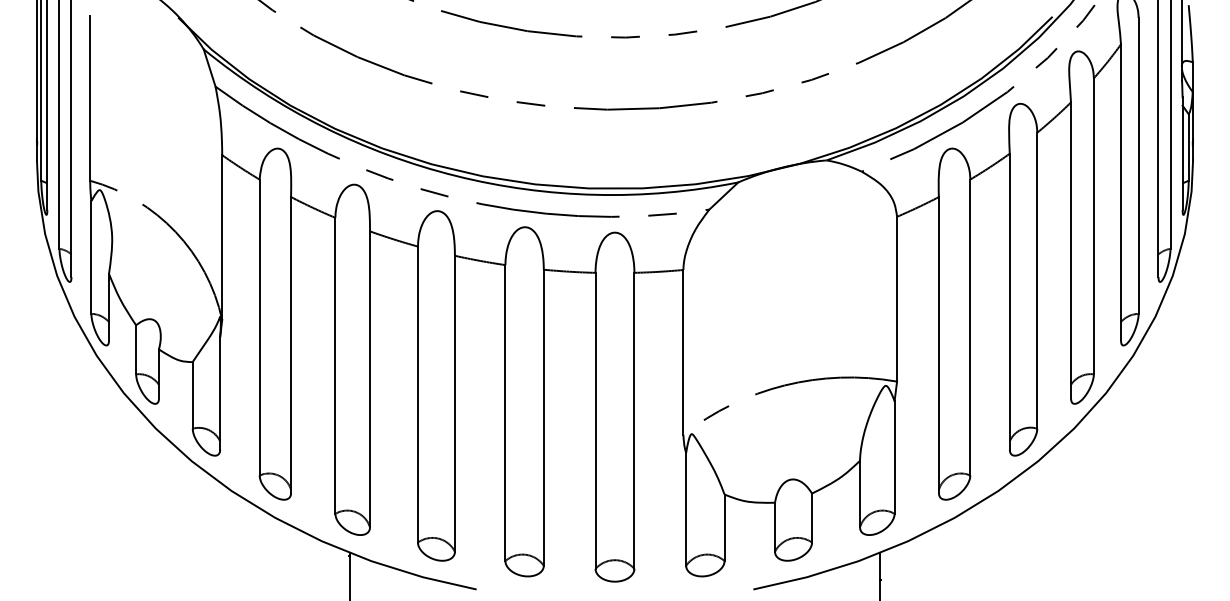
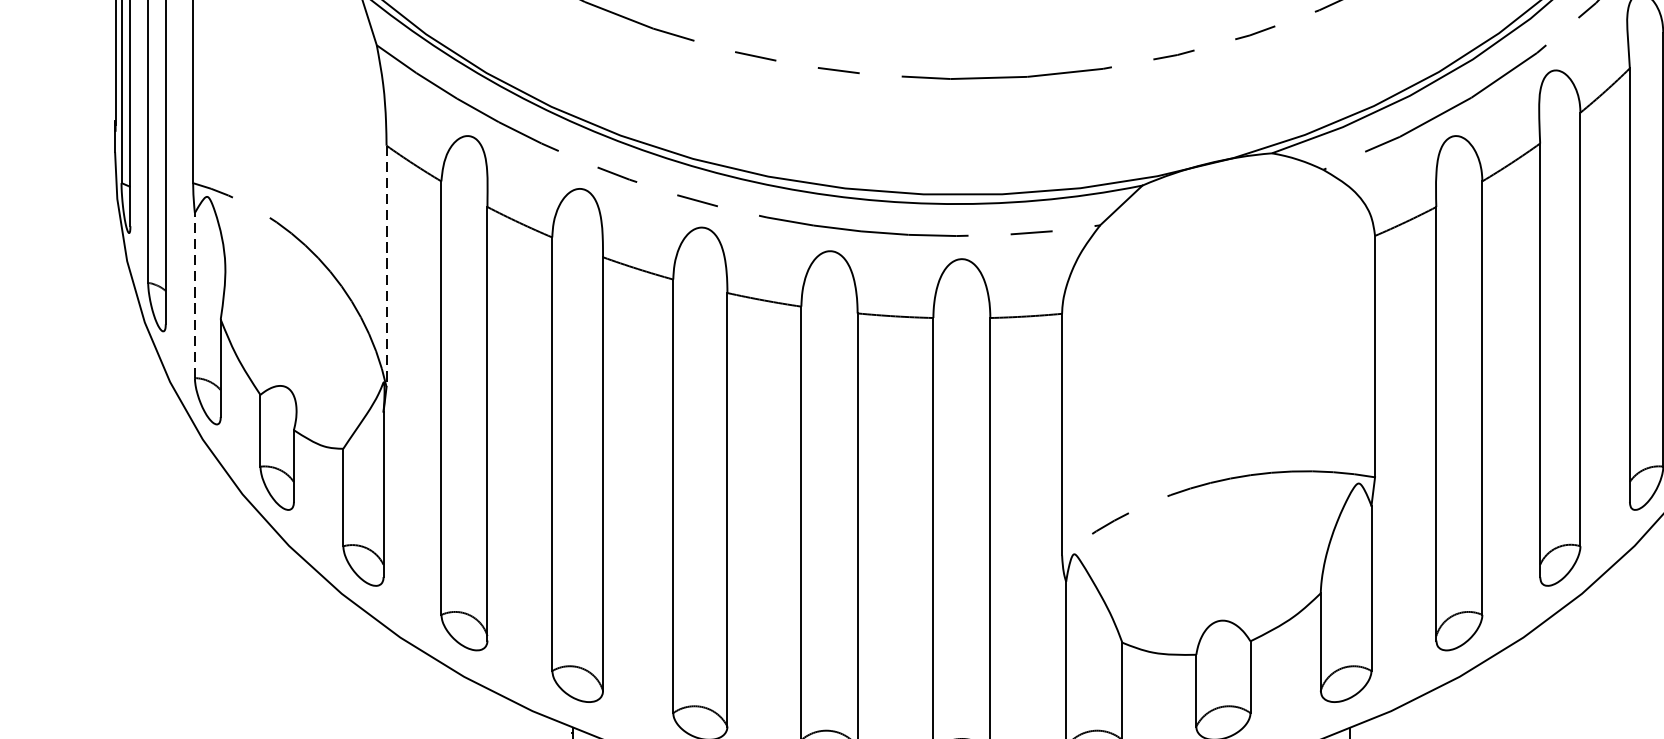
line: (222, 238) -> (386, 267), solid -> dashed
line: (91, 257) -> (195, 295), solid -> dashed

